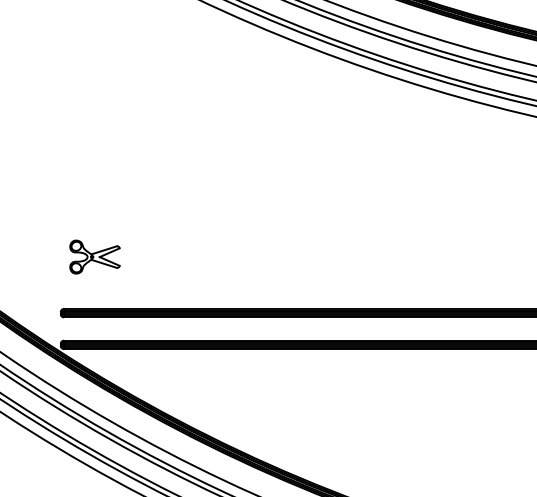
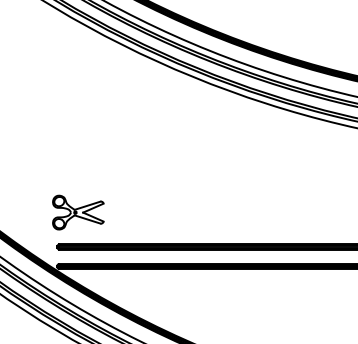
part: (95, 256) -> (78, 212), size x1.67

